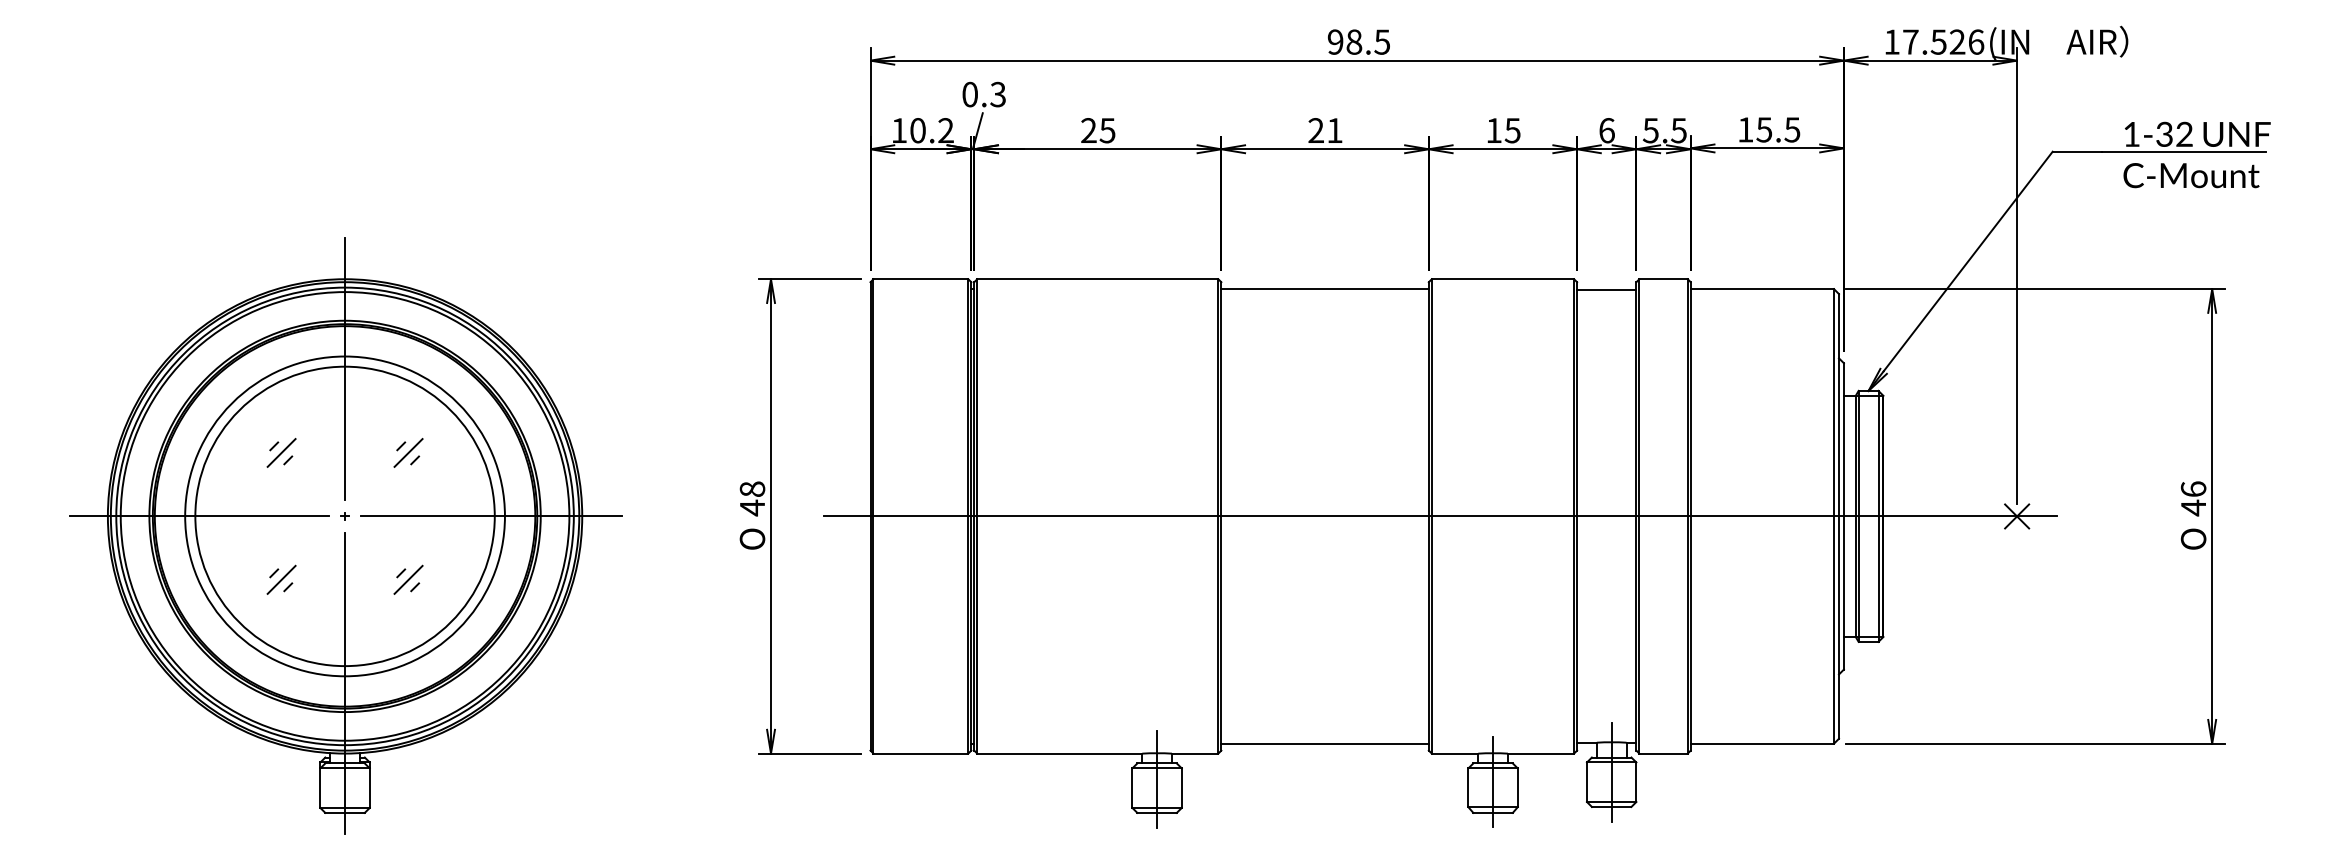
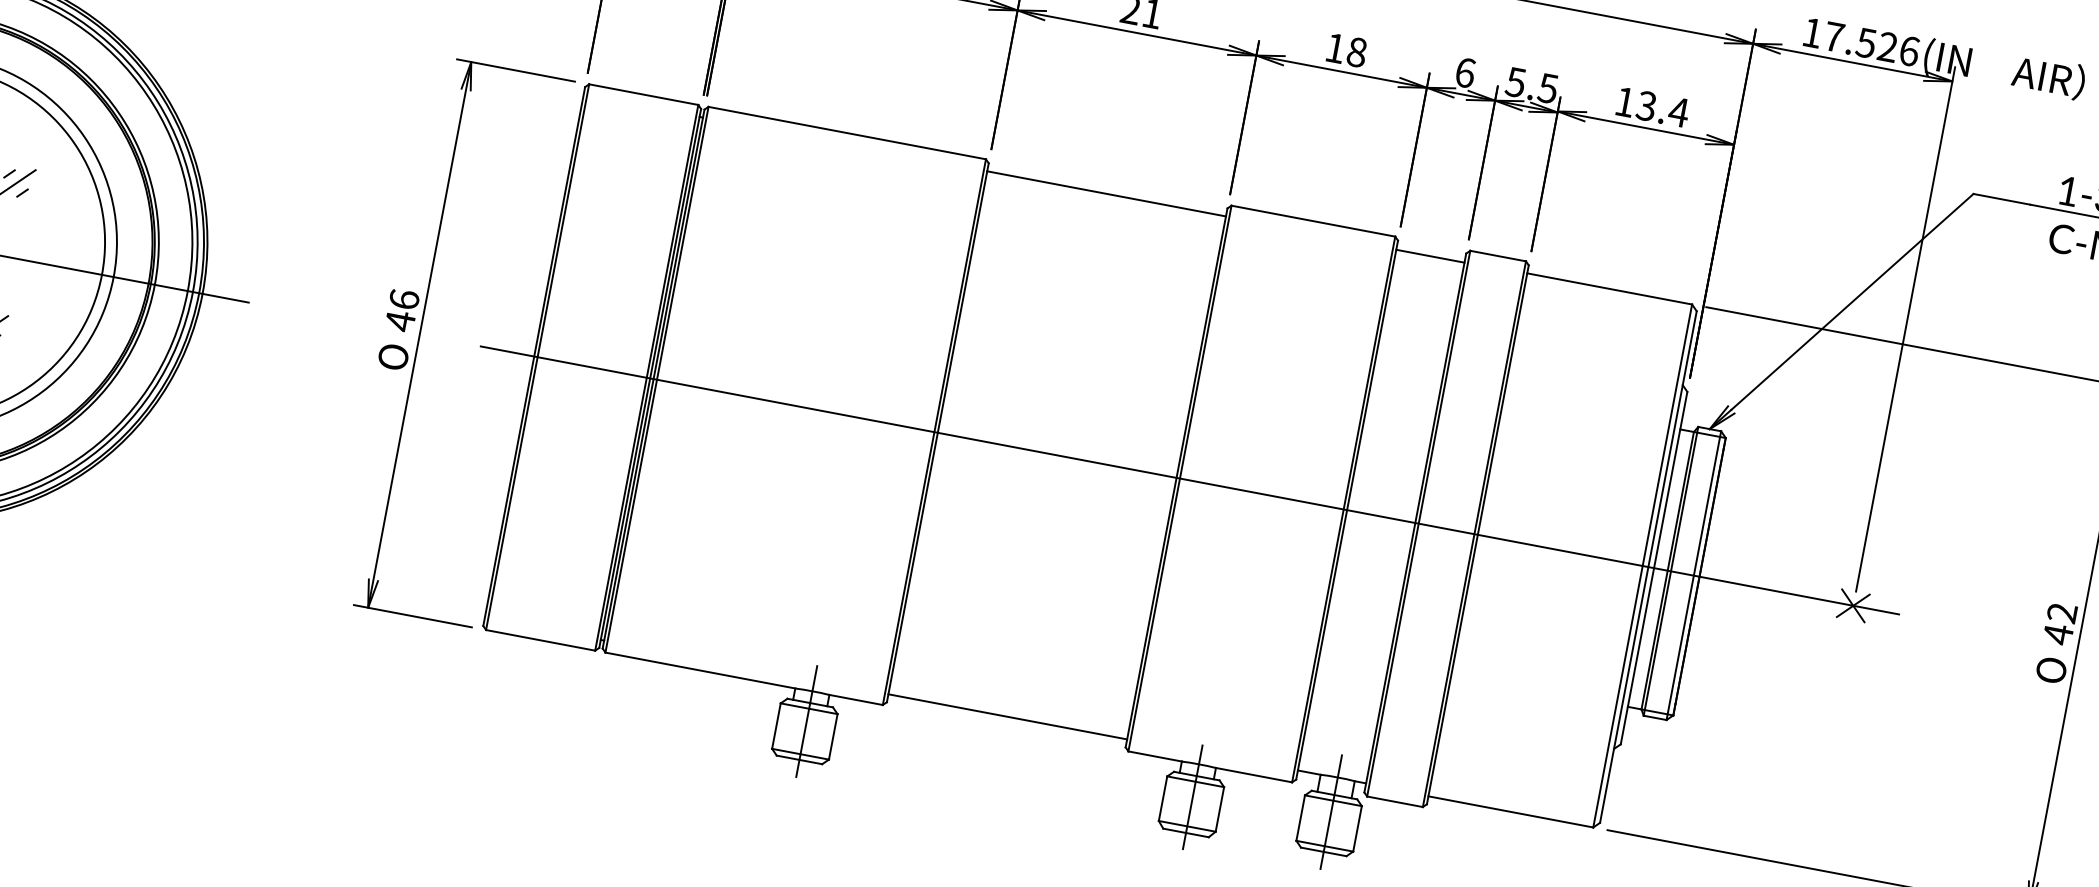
text: (1778, 129) -> (1662, 108), 15.5 -> 13.4
text: (1512, 130) -> (1356, 52), 15 -> 18
text: (752, 488) -> (404, 298), 48 -> 46
text: (2193, 489) -> (2062, 613), 46 -> 42

